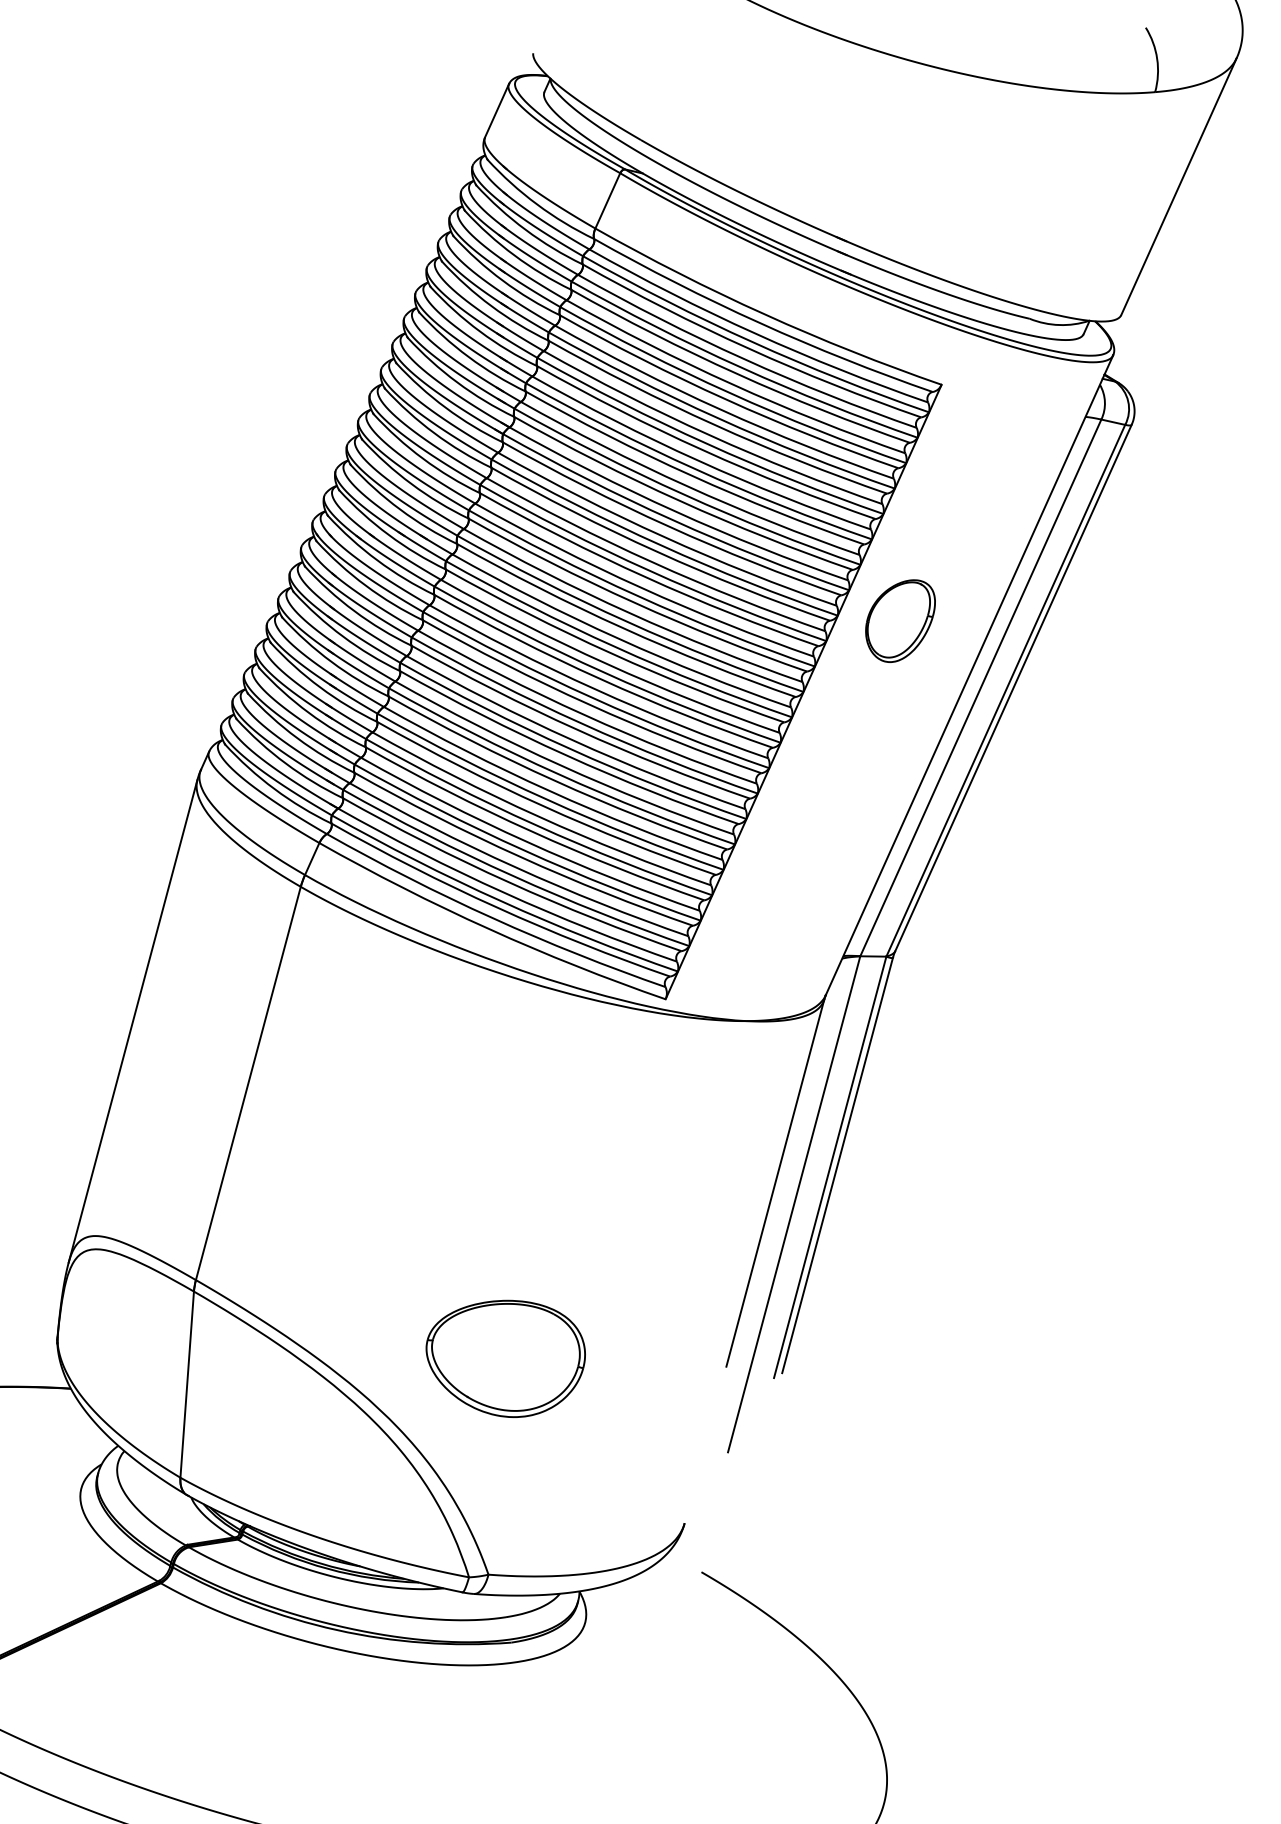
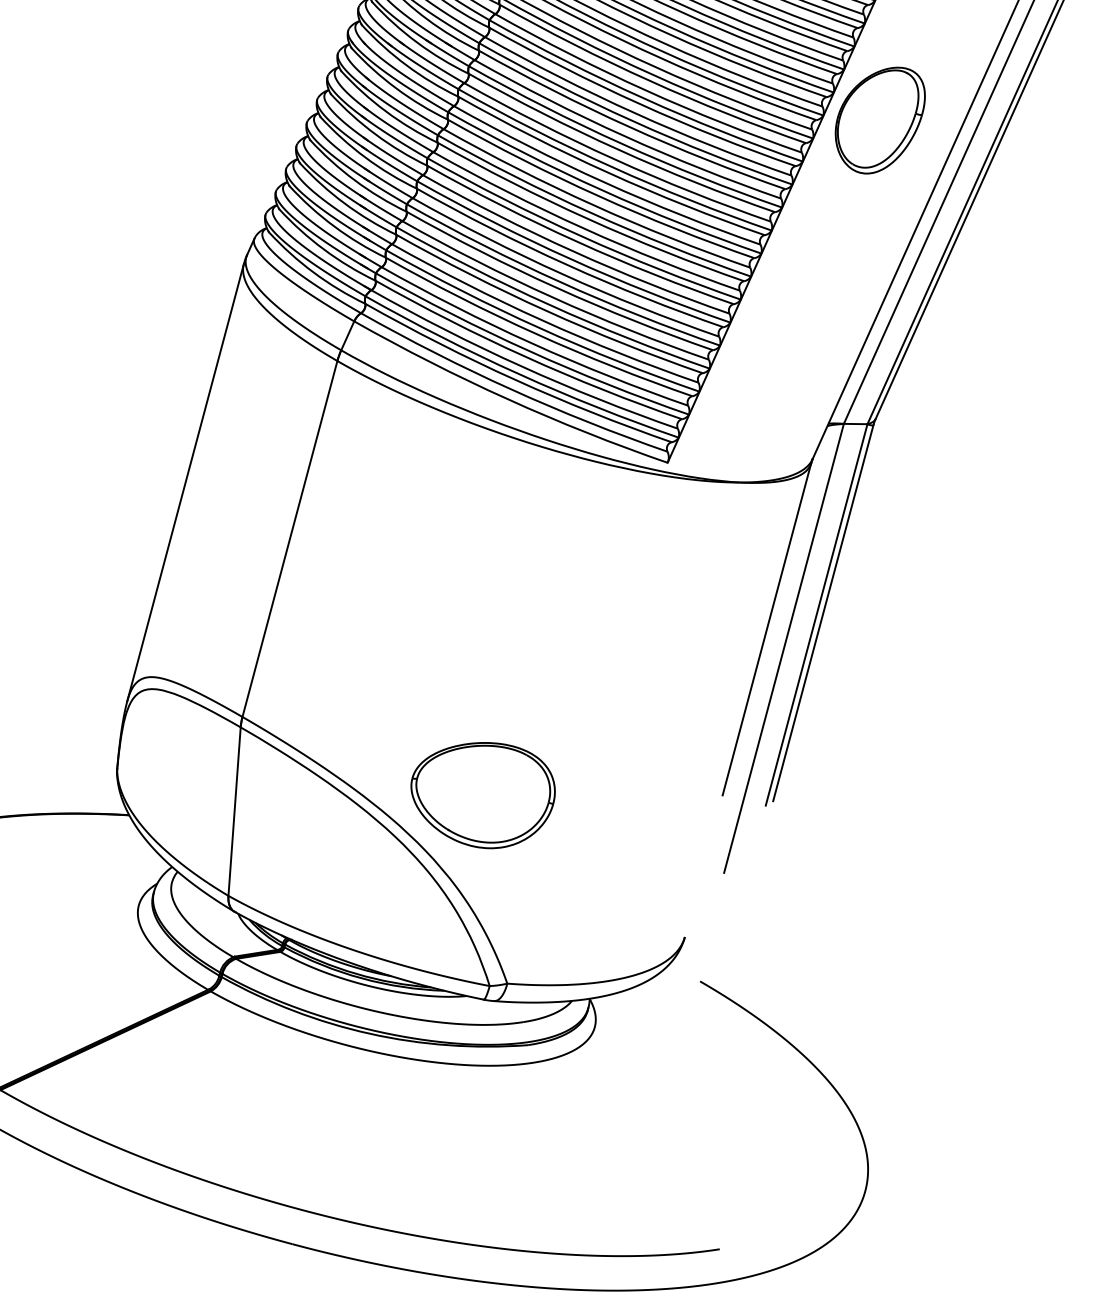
part: (900, 620) -> (880, 119), size x1.43
part: (505, 1358) -> (482, 795), moved

